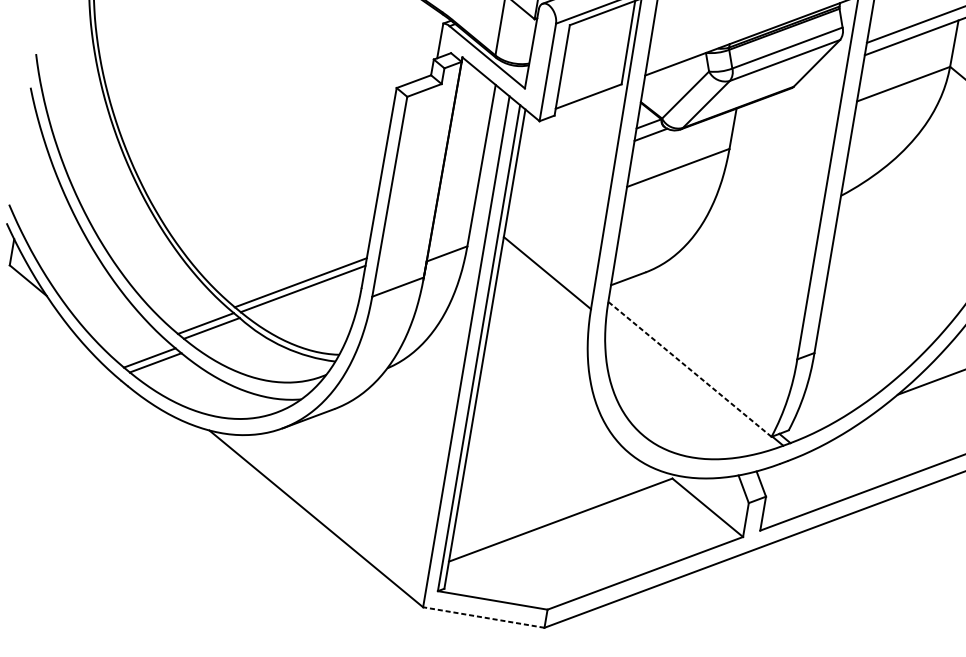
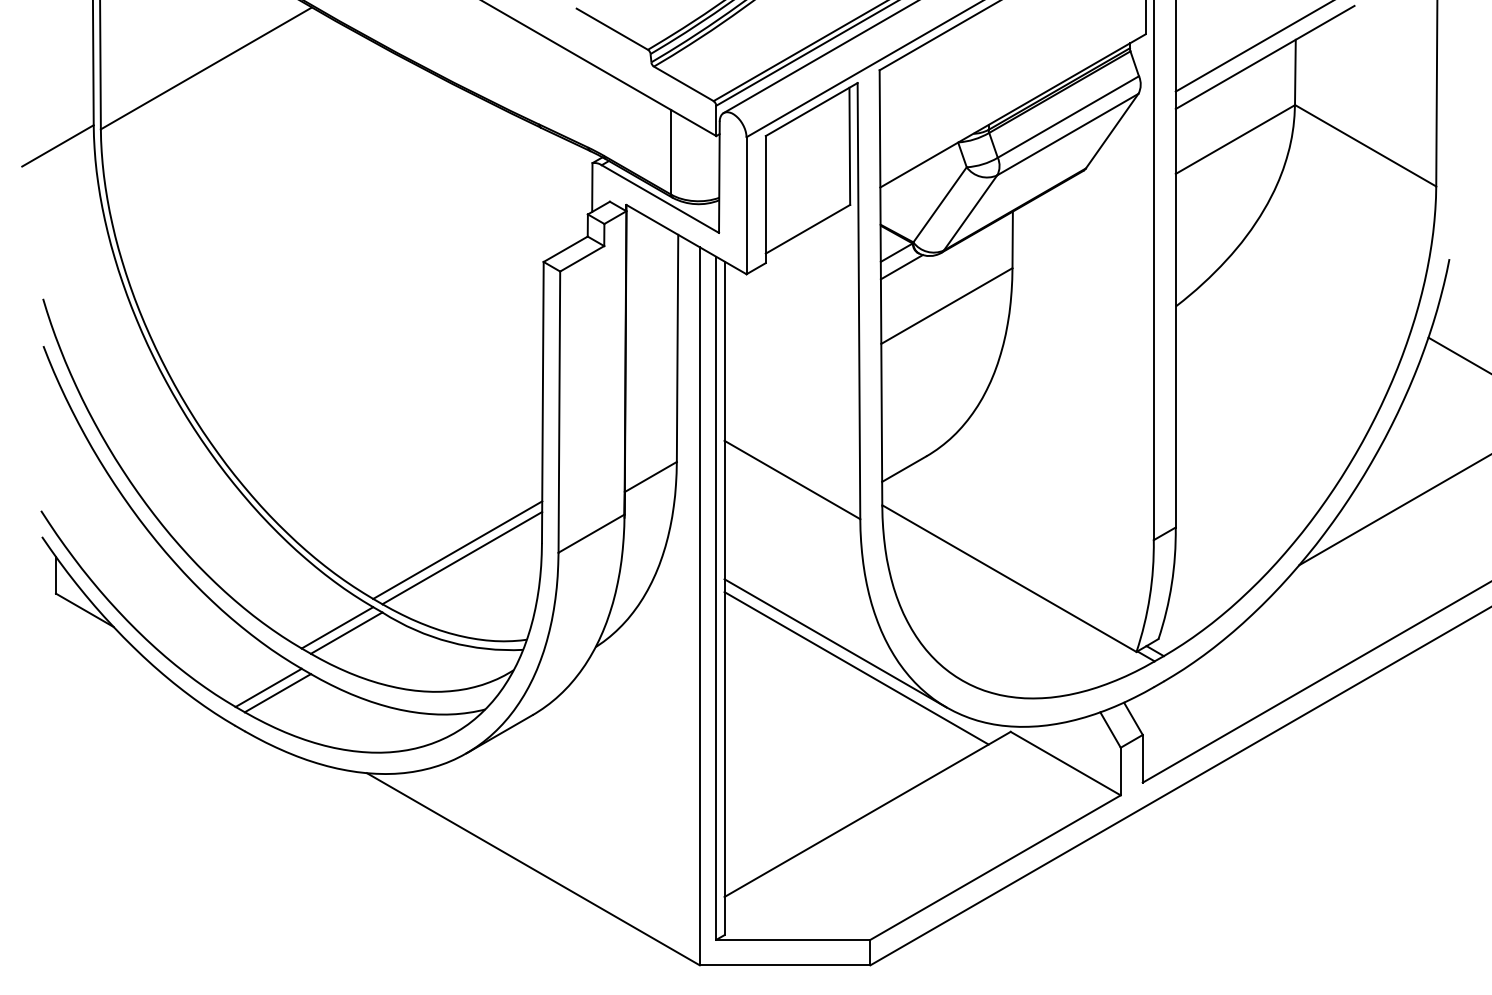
line: (690, 369) -> (1009, 578), dashed -> solid
line: (558, 394) -> (835, 643), added
line: (570, 414) -> (856, 668), added
line: (483, 617) -> (784, 965), dashed -> solid

